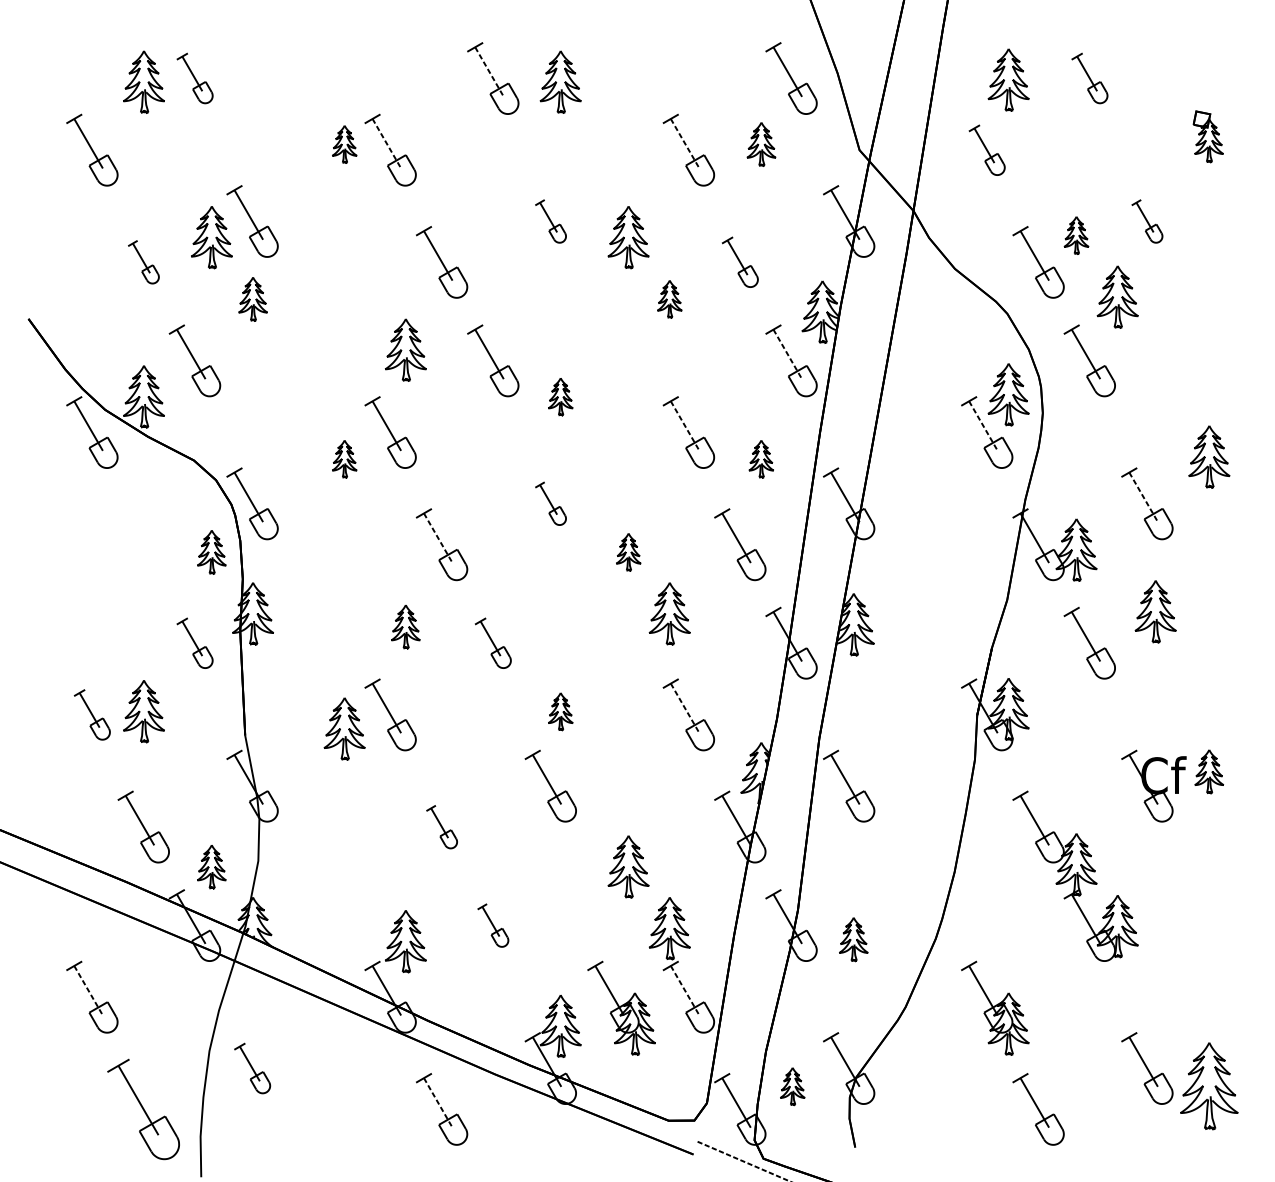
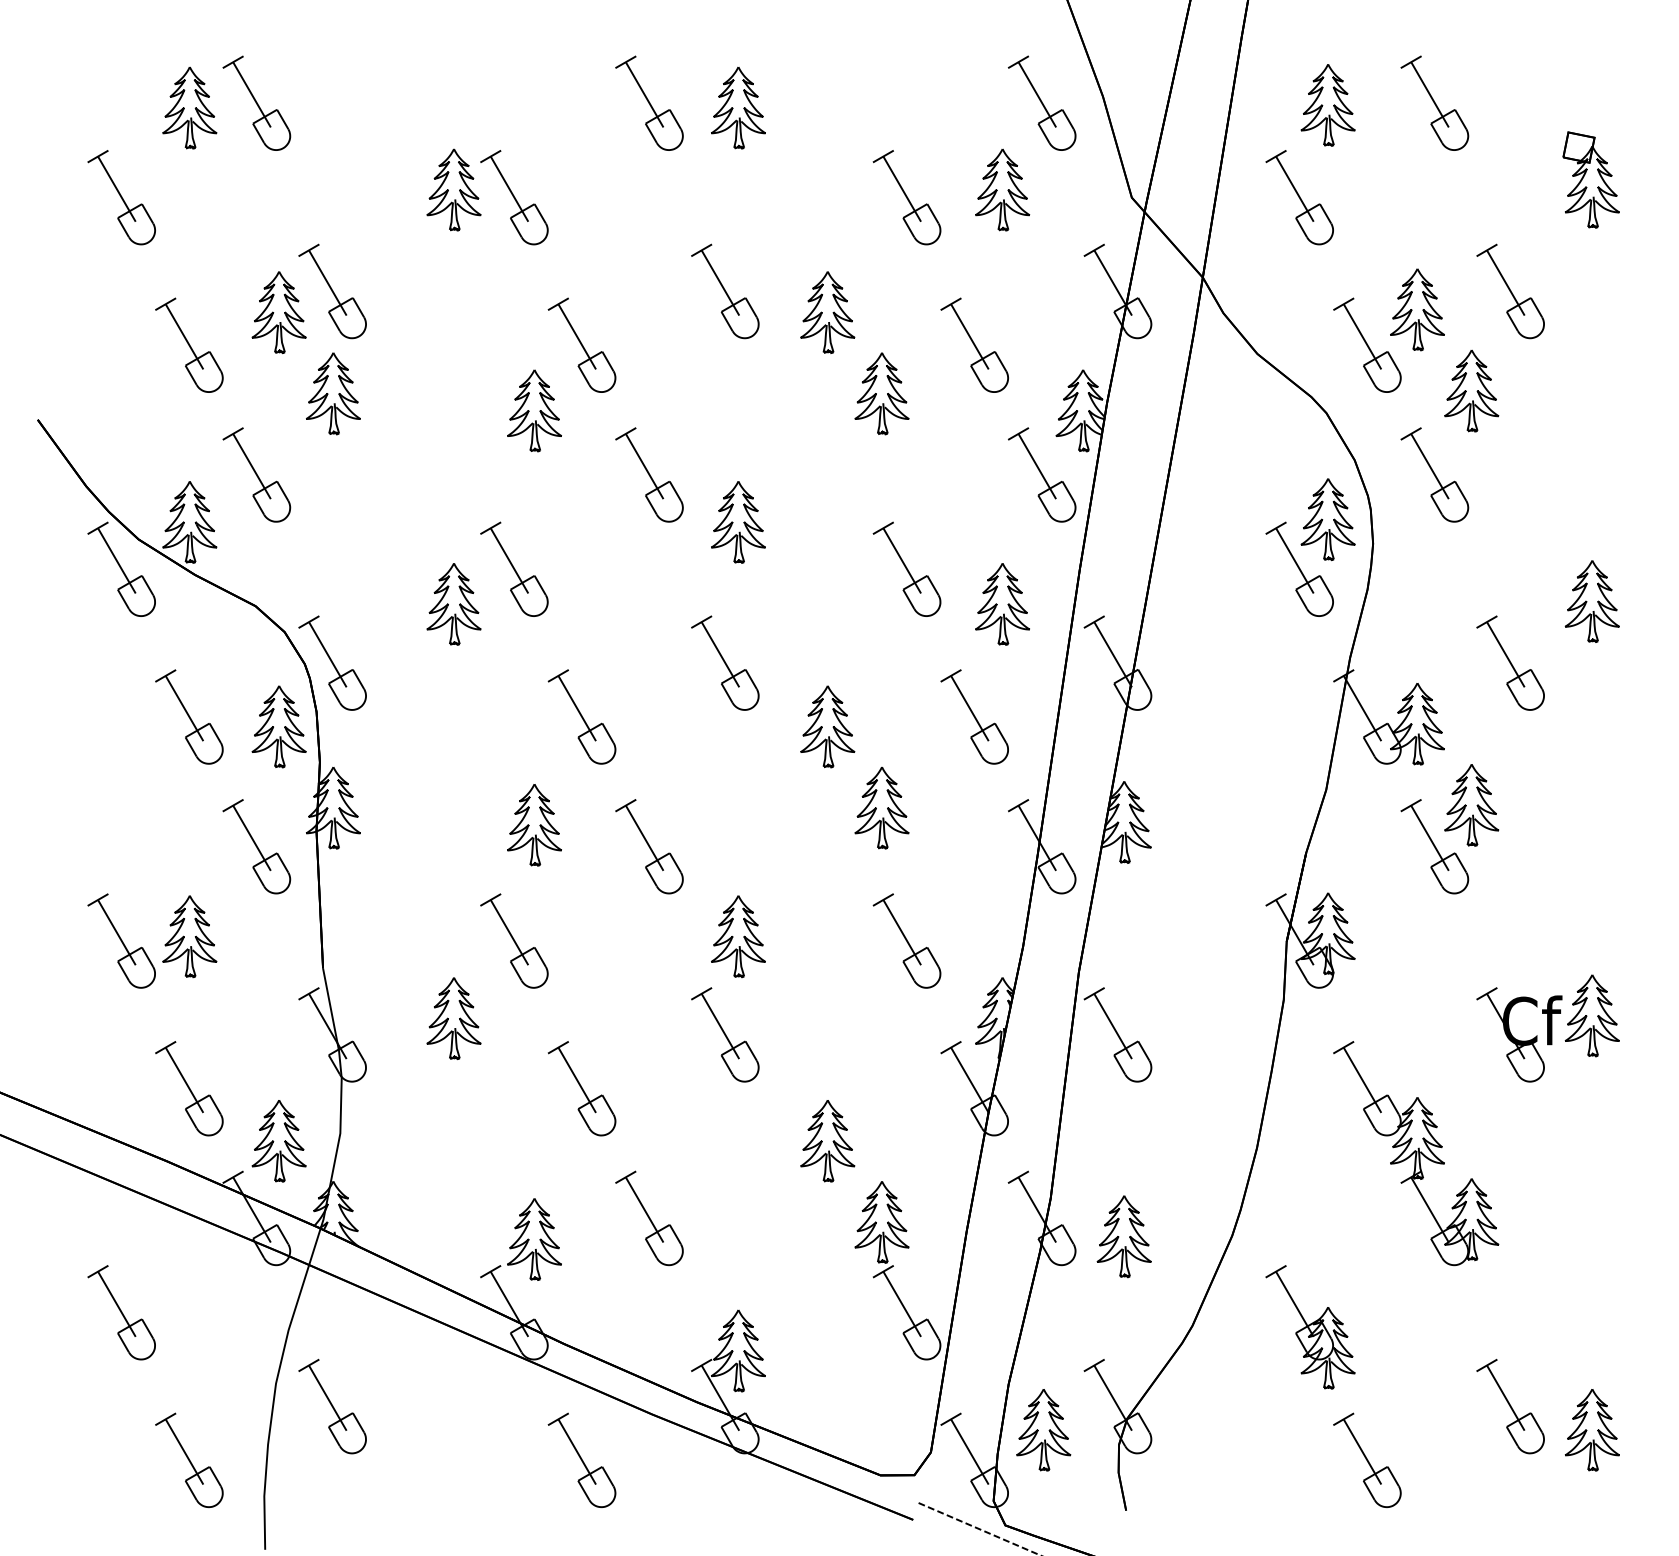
line: (489, 71) -> (644, 94), dashed -> solid
part: (194, 77) -> (256, 102), size x1.43
part: (1089, 77) -> (1434, 102), size x1.43
part: (1207, 136) -> (1590, 179), size x1.43
part: (344, 143) -> (453, 189), size x1.67
line: (386, 143) -> (509, 189), dashed -> solid
line: (685, 143) -> (902, 189), dashed -> solid
part: (761, 143) -> (1002, 189), size x1.43
part: (986, 150) -> (1299, 197), size x1.43
part: (550, 221) -> (725, 291), size x1.67
part: (1147, 221) -> (1510, 291), size x1.67
part: (1076, 235) -> (1417, 309), size x1.67
part: (143, 261) -> (189, 344), size x1.67
part: (740, 261) -> (974, 344), size x1.43
part: (253, 298) -> (333, 393), size x1.43
part: (669, 298) -> (881, 393), size x1.67
part: (405, 349) -> (534, 410), moved
line: (787, 354) -> (1037, 466), dashed -> solid
part: (560, 396) -> (738, 522), size x1.67
line: (685, 425) -> (902, 560), dashed -> solid
line: (983, 425) -> (1294, 560), dashed -> solid
part: (344, 459) -> (453, 604), size x1.67
part: (761, 459) -> (1002, 604), size x1.67
line: (1143, 497) -> (1505, 654), dashed -> solid
part: (550, 503) -> (725, 662), size x1.67
line: (438, 538) -> (577, 708), dashed -> solid
part: (143, 544) -> (189, 716), added
part: (211, 551) -> (278, 726), size x1.43
part: (628, 551) -> (827, 726), size x1.67
part: (1155, 611) -> (1471, 805), moved
part: (405, 627) -> (534, 825), size x1.43
part: (194, 643) -> (256, 846), size x1.43
part: (493, 643) -> (649, 846), size x1.43
line: (685, 708) -> (902, 932), dashed -> solid
part: (560, 711) -> (738, 936), size x1.67
part: (92, 714) -> (121, 940), size x1.43
part: (344, 728) -> (453, 1018), moved
part: (1208, 771) -> (1591, 1015), size x1.43
part: (441, 826) -> (581, 1088), size x1.67
part: (211, 867) -> (278, 1141), size x1.43
part: (493, 925) -> (649, 1218), size x1.67
part: (853, 939) -> (1123, 1236), size x1.43
line: (88, 990) -> (116, 1304), dashed -> solid
line: (685, 990) -> (902, 1304), dashed -> solid
part: (621, 1008) -> (818, 1327), removed
part: (252, 1068) -> (332, 1406), size x1.43
part: (792, 1086) -> (1043, 1430), size x1.67
part: (1209, 1086) -> (1592, 1430), size x0.71
line: (438, 1102) -> (577, 1451), dashed -> solid
part: (143, 1108) -> (189, 1459), size x0.71

